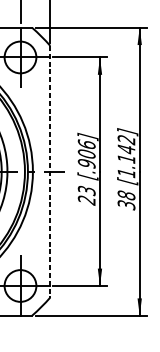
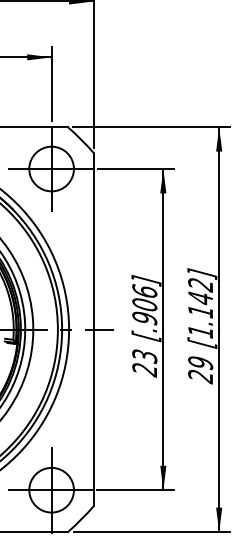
line: (50, 171) -> (93, 329), dashed -> solid
text: (126, 200) -> (200, 370), 38 -> 29

